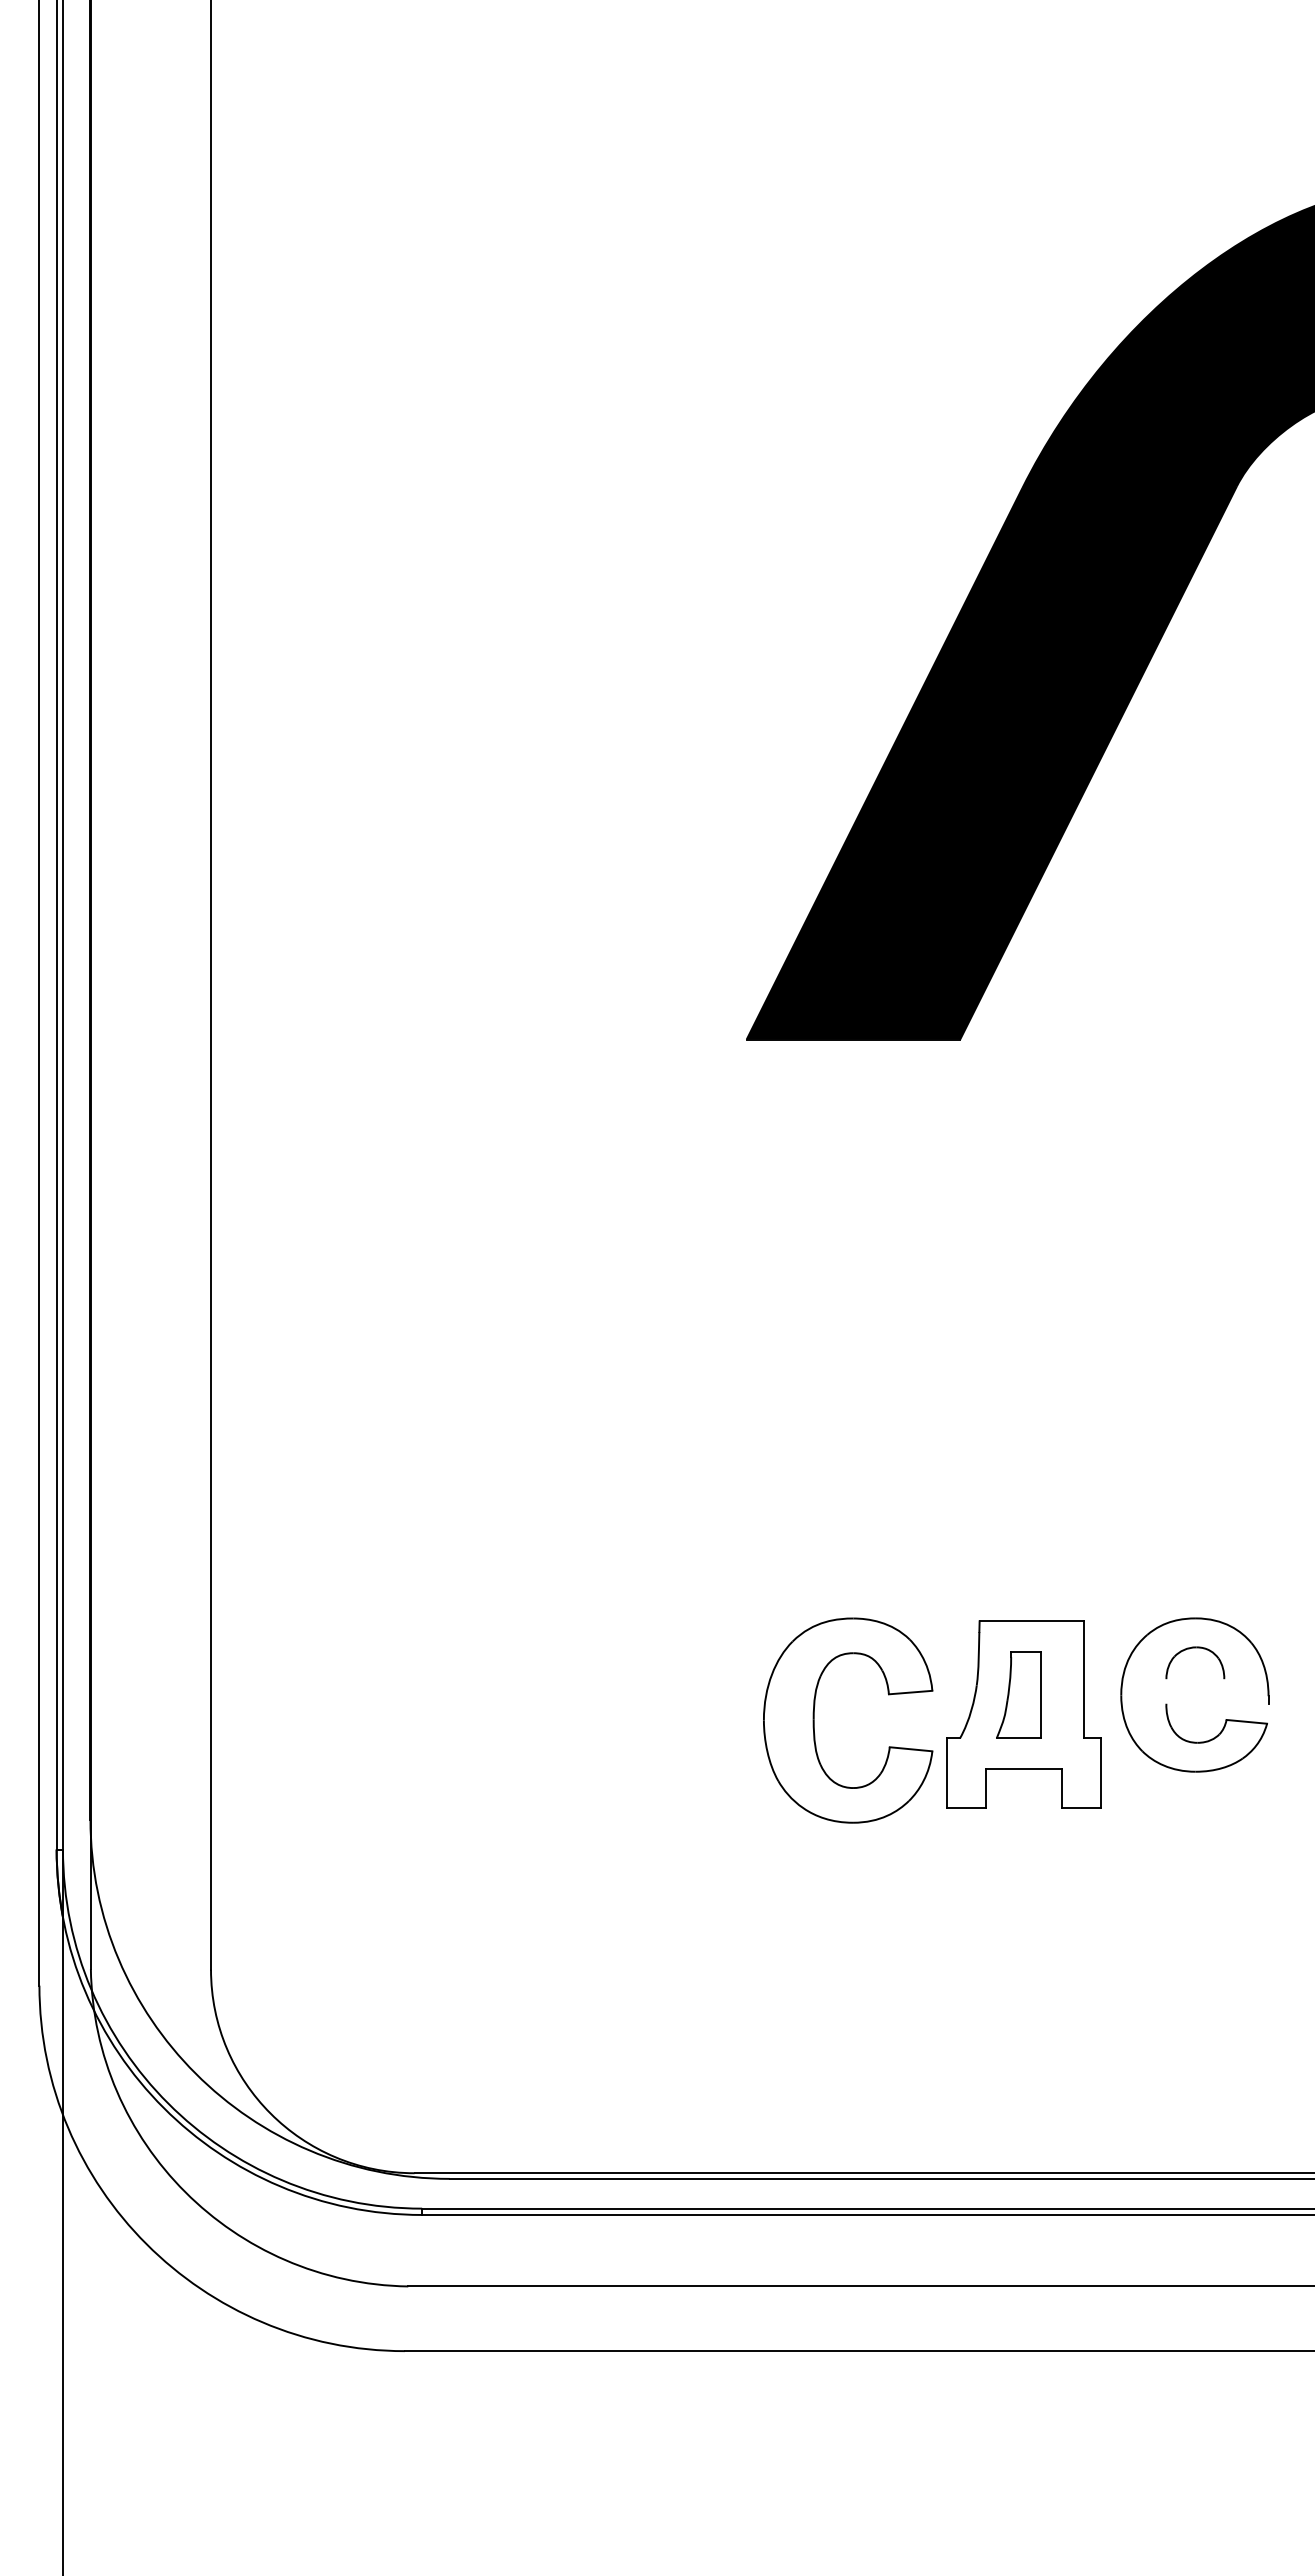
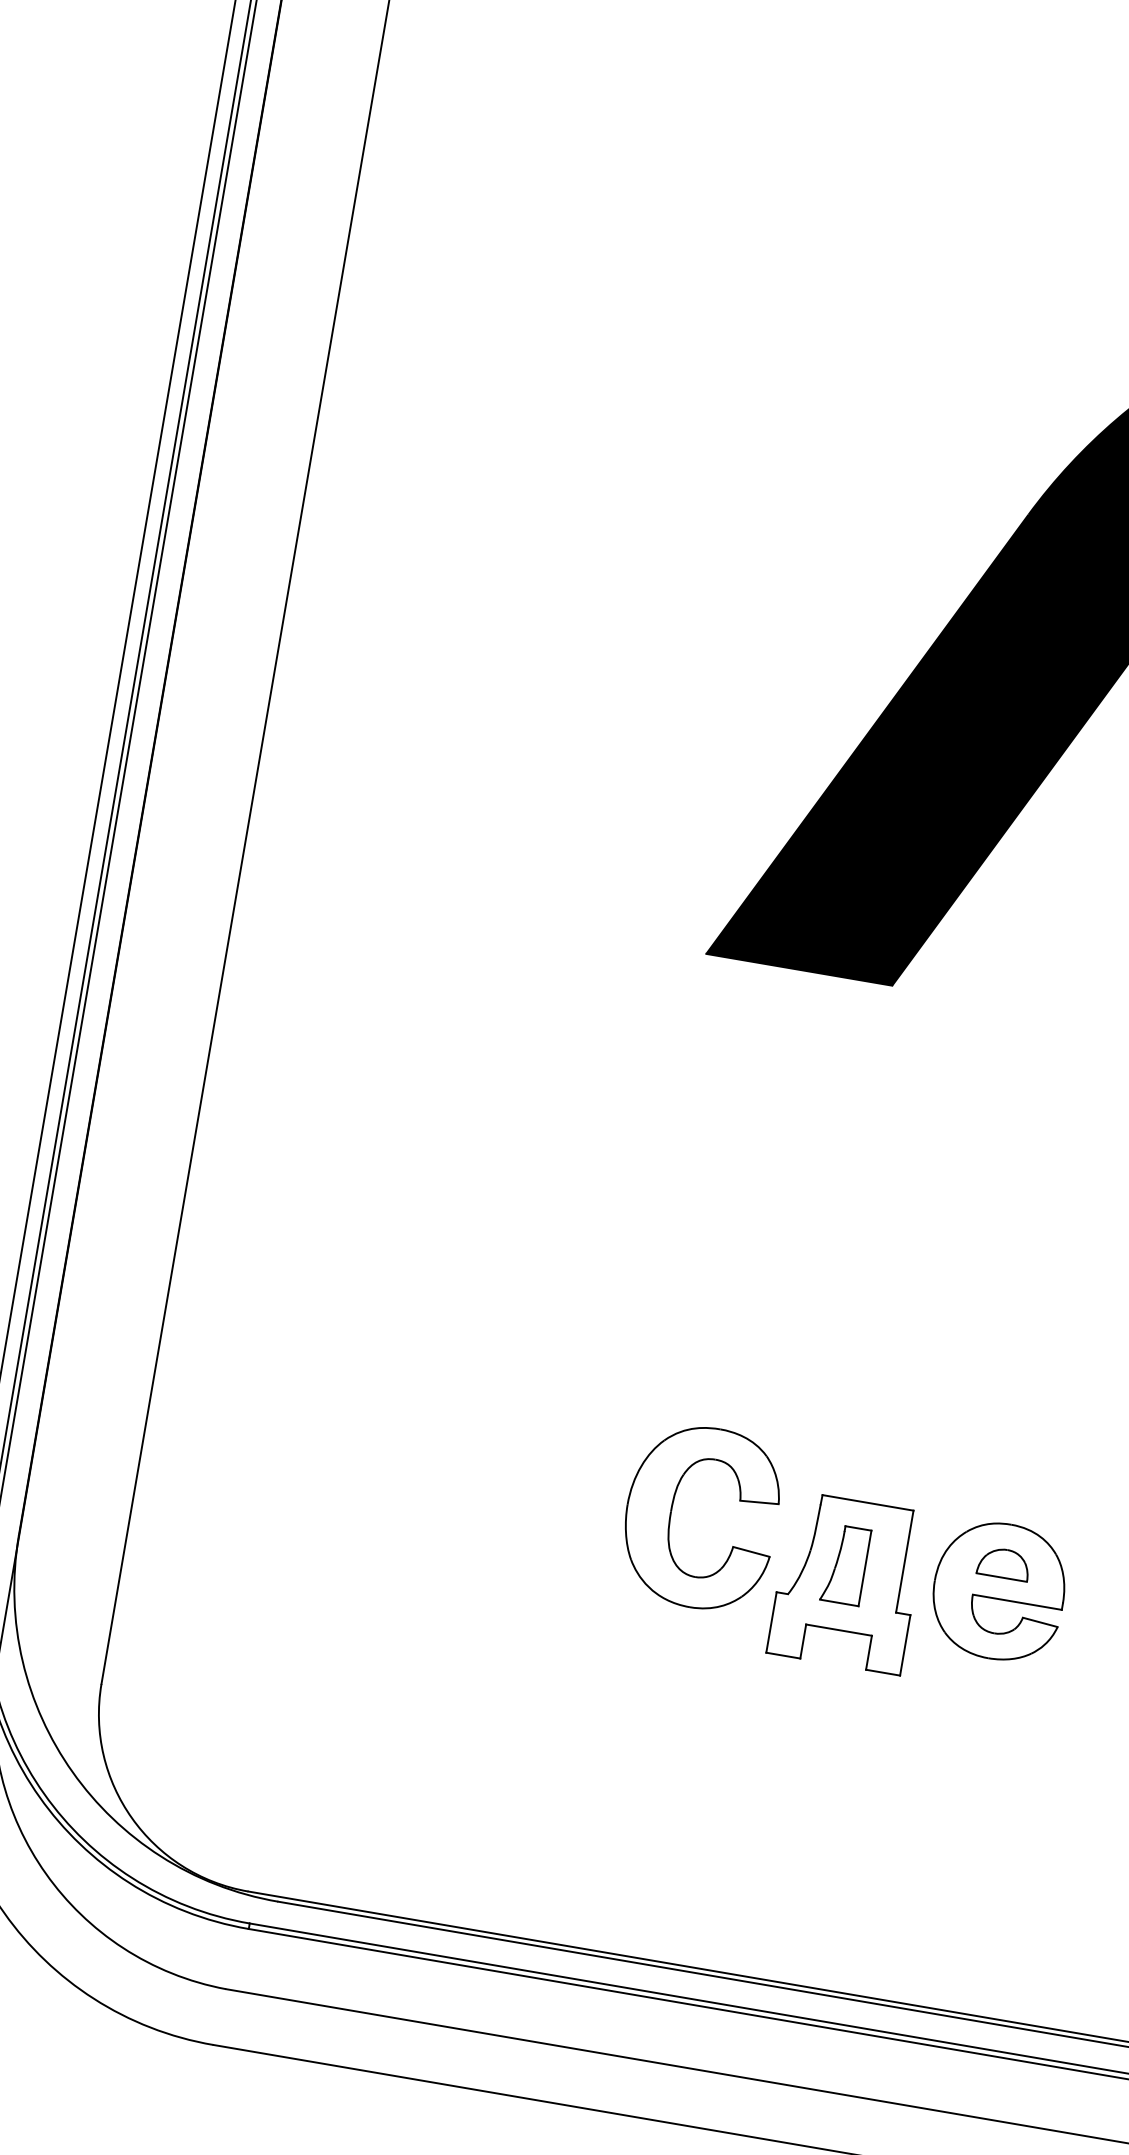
line: (1195, 1679) -> (1001, 1577), added
line: (1217, 1703) -> (1017, 1602), added
part: (814, 1720) -> (671, 1512), moved

